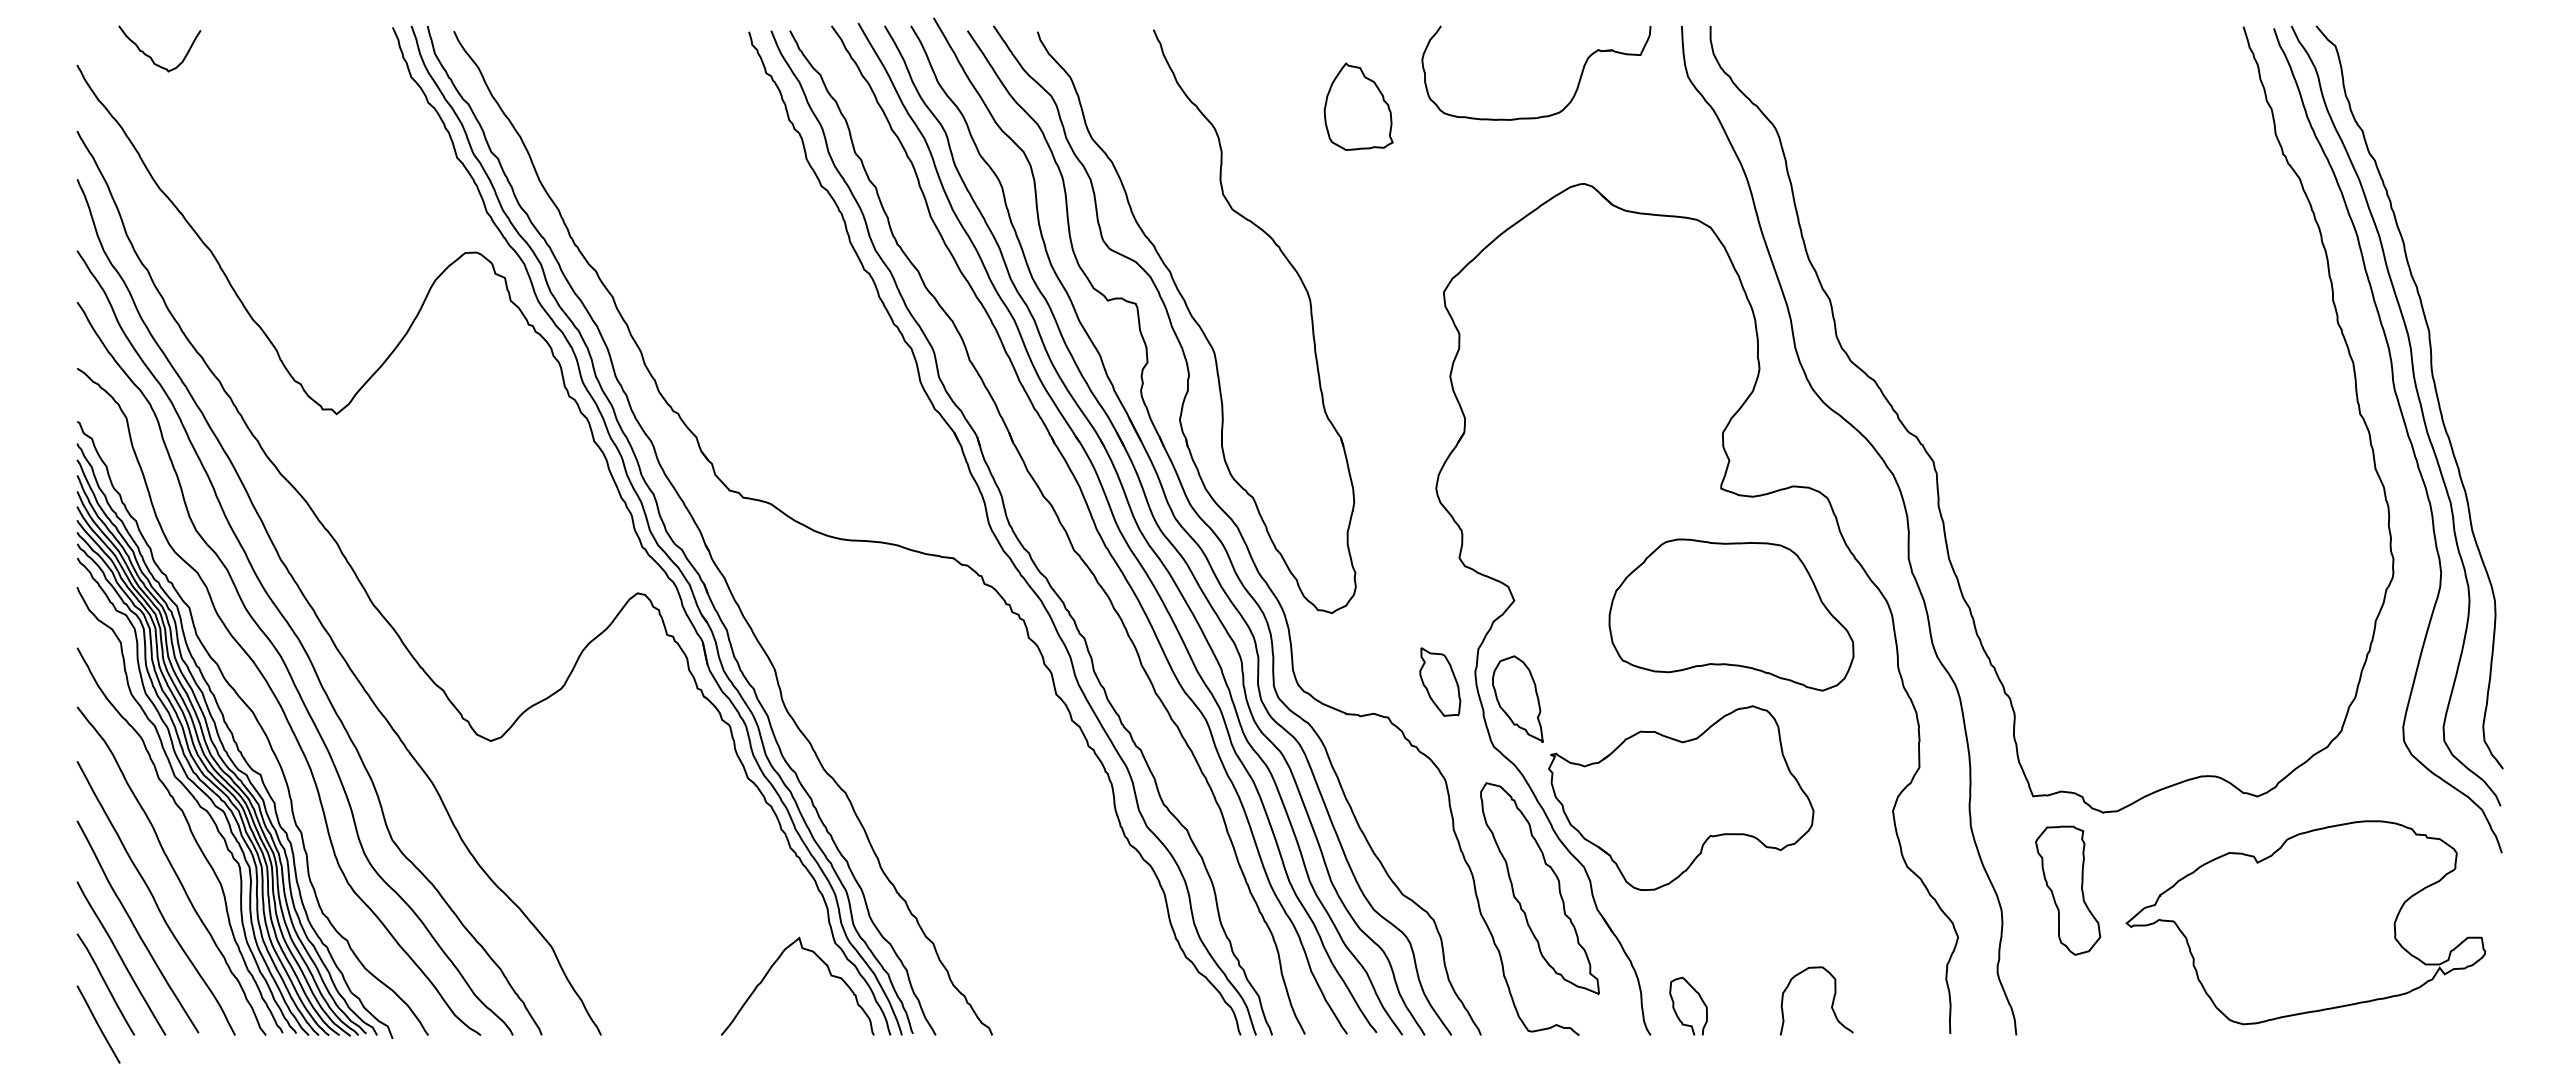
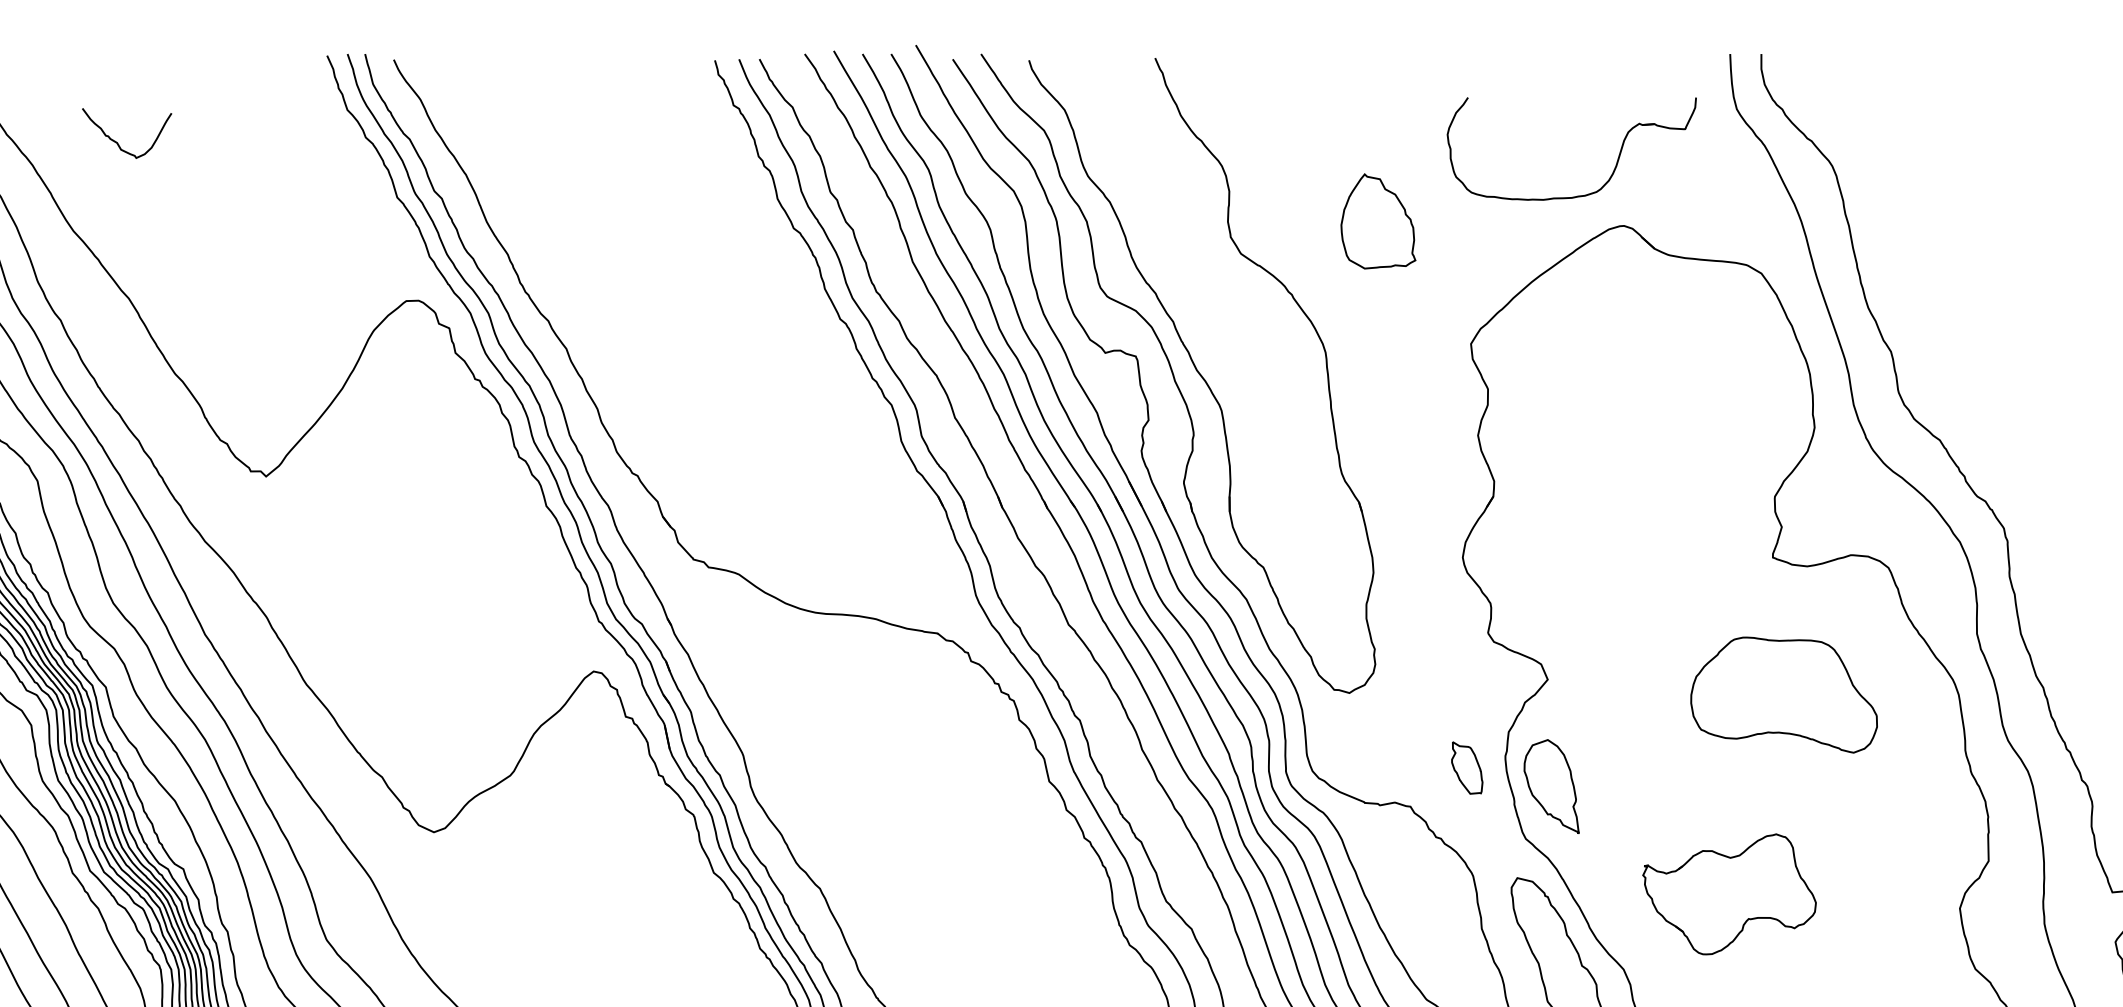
curve: (150, 56) -> (116, 141), moved
part: (1577, 84) -> (1616, 161), moved
part: (1358, 106) -> (1378, 221), moved
part: (1731, 614) -> (1784, 694), size x0.7
part: (1440, 681) -> (1467, 767), size x0.7
part: (1681, 797) -> (1729, 893), size x0.6

